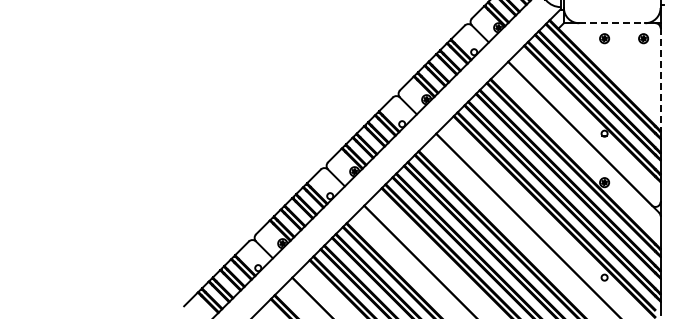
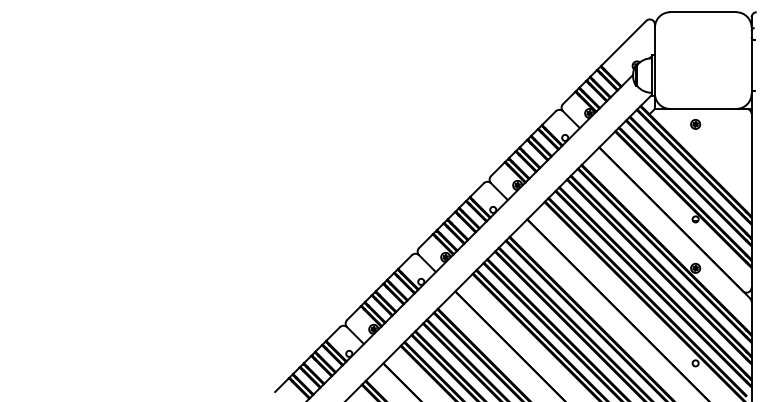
line: (612, 22) -> (703, 108), dashed -> solid
part: (643, 38) -> (734, 124), removed
line: (660, 79) -> (751, 165), dashed -> solid

